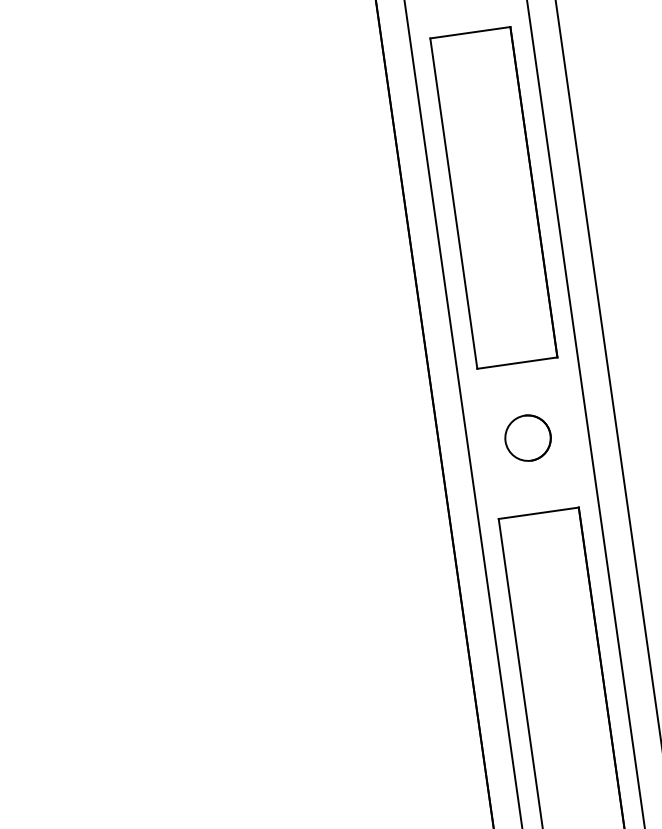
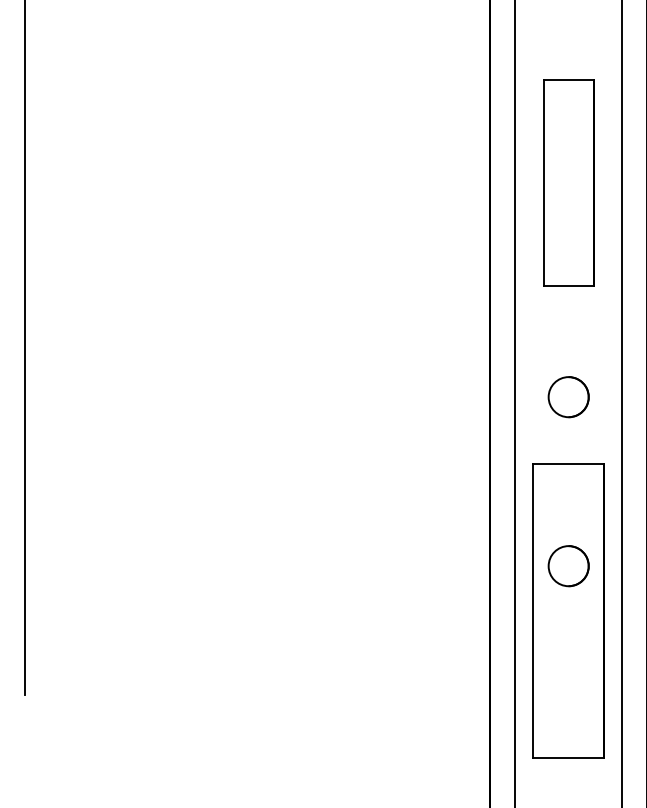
part: (493, 197) -> (568, 182), size x0.7
circle: (554, 628) -> (568, 566), added

